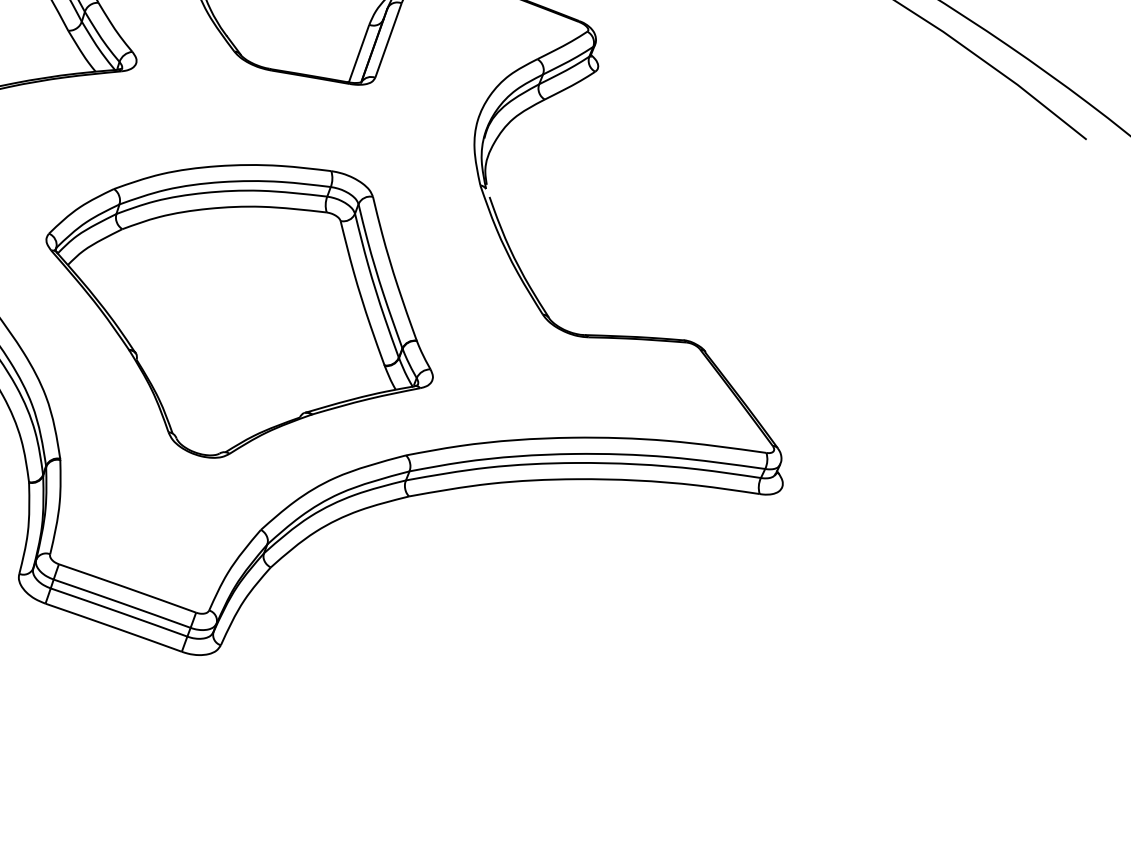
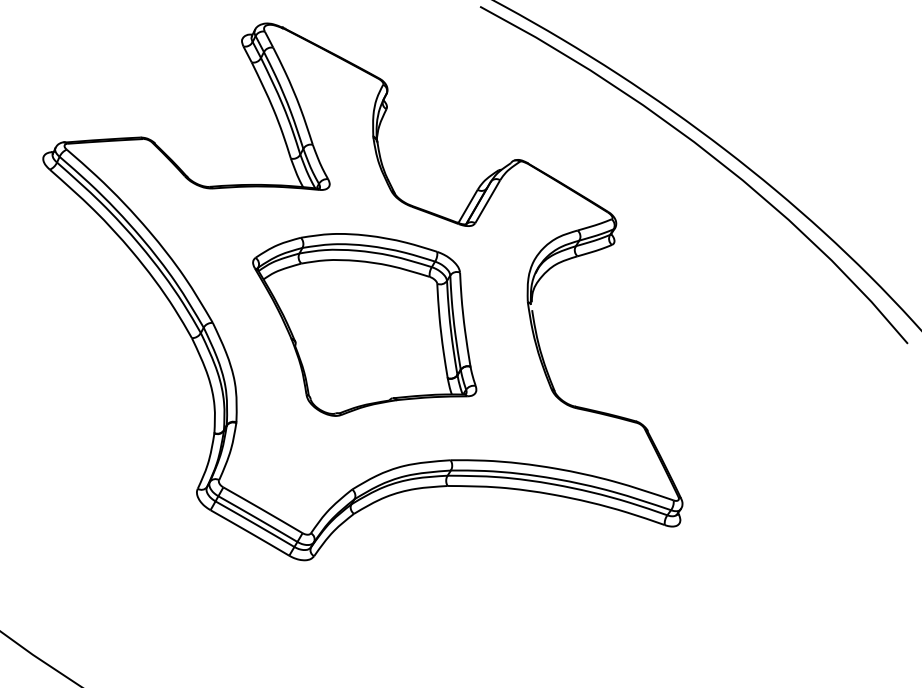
part: (238, 305) -> (364, 324), moved

